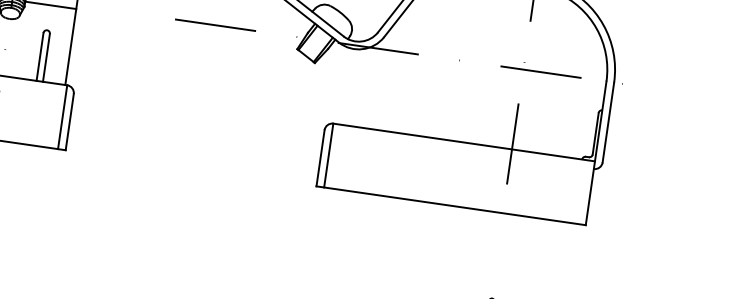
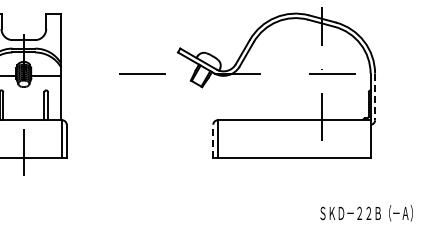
line: (608, 123) -> (375, 97), solid -> dashed
line: (321, 157) -> (213, 140), solid -> dashed

